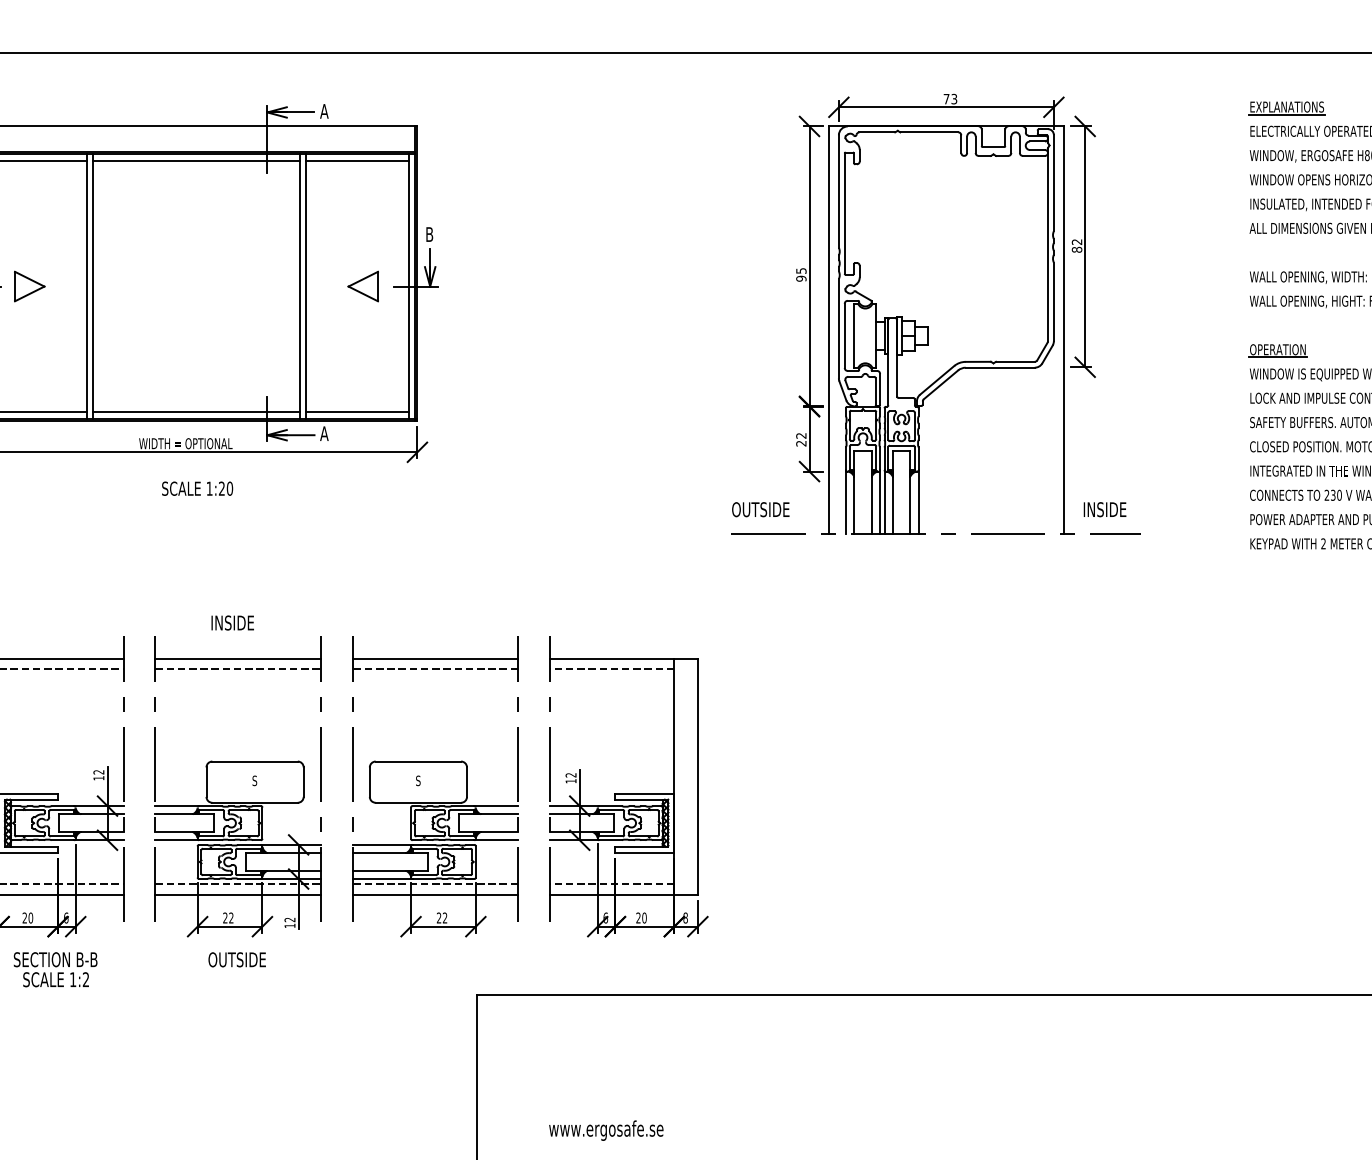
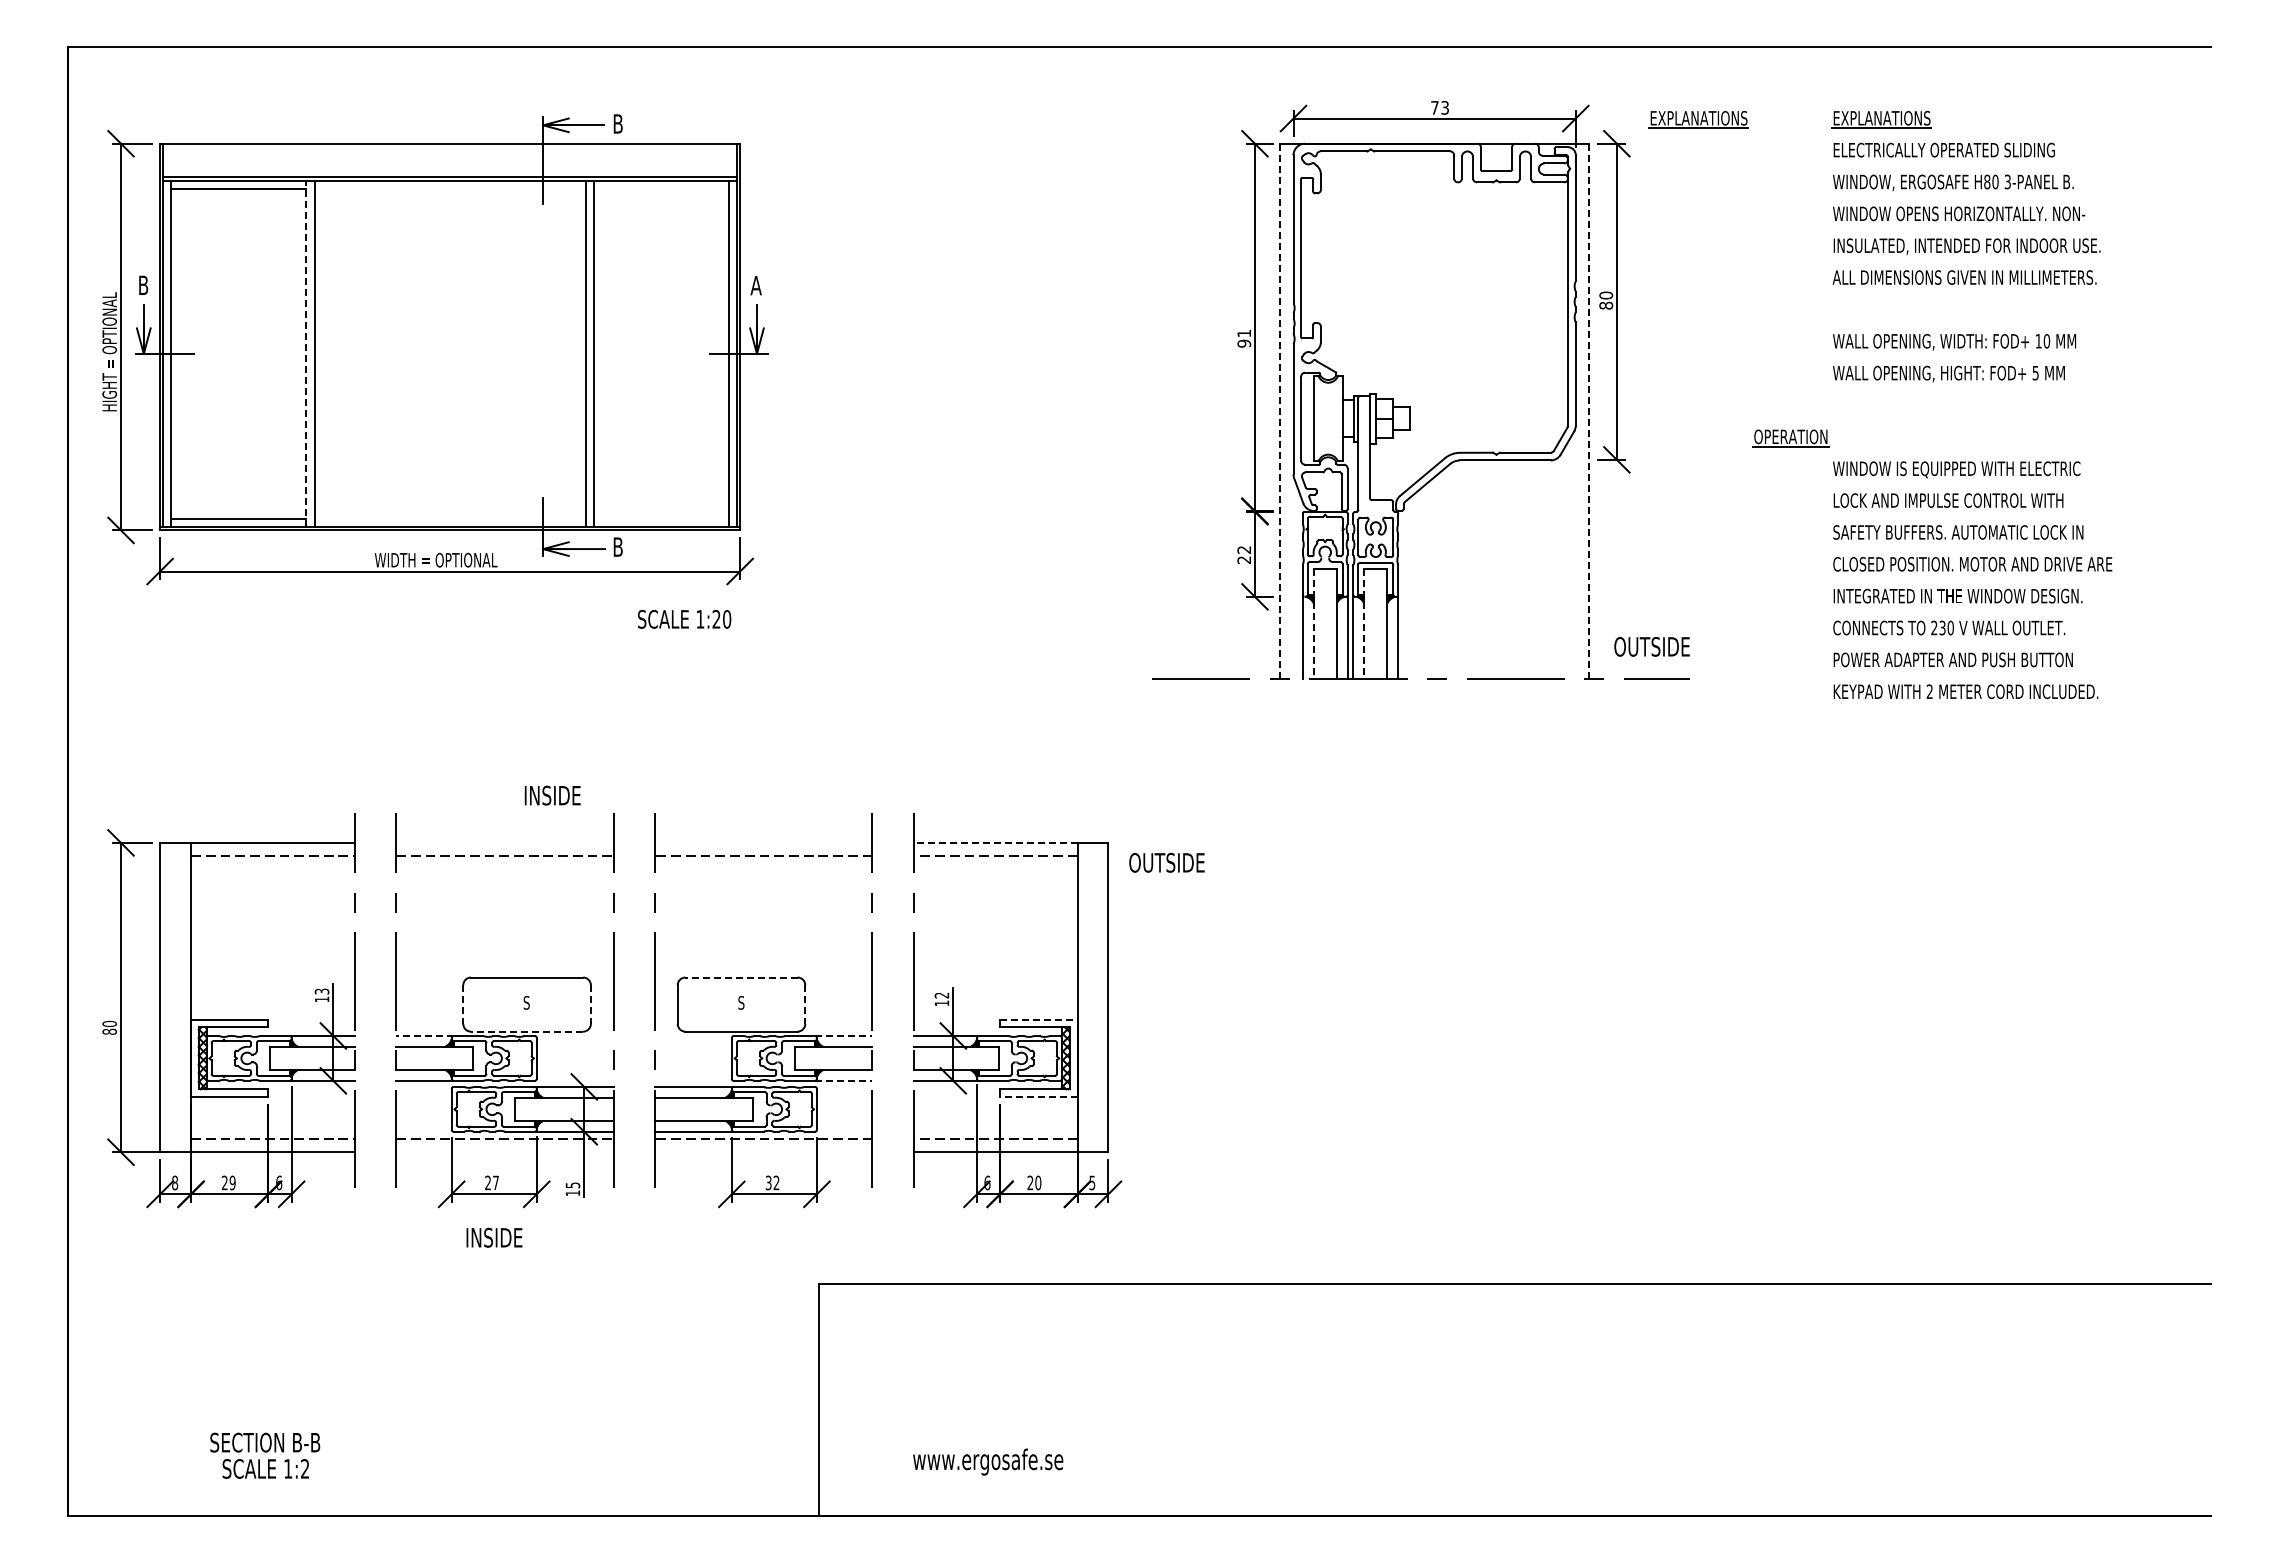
part: (1147, 108) -> (1698, 119), added
text: (323, 111) -> (617, 123), A -> B
line: (195, 161) -> (449, 189), removed
line: (357, 161) -> (661, 189), removed
text: (429, 234) -> (755, 285), B -> A
text: (1077, 242) -> (1606, 295), 82 -> 80
text: (801, 271) -> (1244, 333), 95 -> 91
part: (29, 286) -> (230, 353), removed
line: (87, 286) -> (306, 353), solid -> dashed
part: (362, 286) -> (668, 353), removed
line: (828, 330) -> (1279, 411), solid -> dashed
line: (1064, 330) -> (1589, 411), solid -> dashed
part: (1277, 350) -> (1790, 438), moved
line: (195, 411) -> (449, 518), removed
line: (357, 411) -> (661, 518), removed
text: (323, 433) -> (617, 546), A -> B
text: (197, 488) -> (684, 618), moved
line: (854, 491) -> (1313, 623), solid -> dashed
line: (892, 491) -> (1364, 623), solid -> dashed
text: (760, 509) -> (1166, 862), moved
text: (1111, 509) -> (1651, 646), INSIDE -> OUTSIDE
text: (232, 622) -> (552, 795), moved
line: (237, 658) -> (504, 842), removed
line: (435, 658) -> (763, 842), removed
line: (611, 658) -> (995, 842), solid -> dashed
line: (418, 761) -> (741, 977), solid -> dashed
text: (99, 772) -> (322, 991), 12 -> 13
line: (206, 782) -> (463, 1005), solid -> dashed
line: (303, 782) -> (590, 1005), solid -> dashed
line: (467, 782) -> (805, 1005), solid -> dashed
line: (644, 793) -> (1038, 1019), solid -> dashed
line: (254, 802) -> (526, 1031), solid -> dashed
line: (176, 805) -> (424, 1035), solid -> dashed
line: (496, 805) -> (843, 1035), solid -> dashed
line: (496, 839) -> (843, 1080), solid -> dashed
line: (644, 852) -> (1038, 1097), solid -> dashed
line: (237, 894) -> (504, 1152), removed
line: (435, 894) -> (763, 1152), removed
text: (231, 917) -> (495, 1182), 22 -> 27
text: (685, 917) -> (1092, 1182), 8 -> 5
text: (30, 918) -> (232, 1183), 20 -> 29
text: (438, 918) -> (768, 1183), 22 -> 32
text: (289, 919) -> (572, 1185), 12 -> 15
text: (237, 959) -> (503, 1237), OUTSIDE -> INSIDE
text: (55, 969) -> (265, 1455), moved

